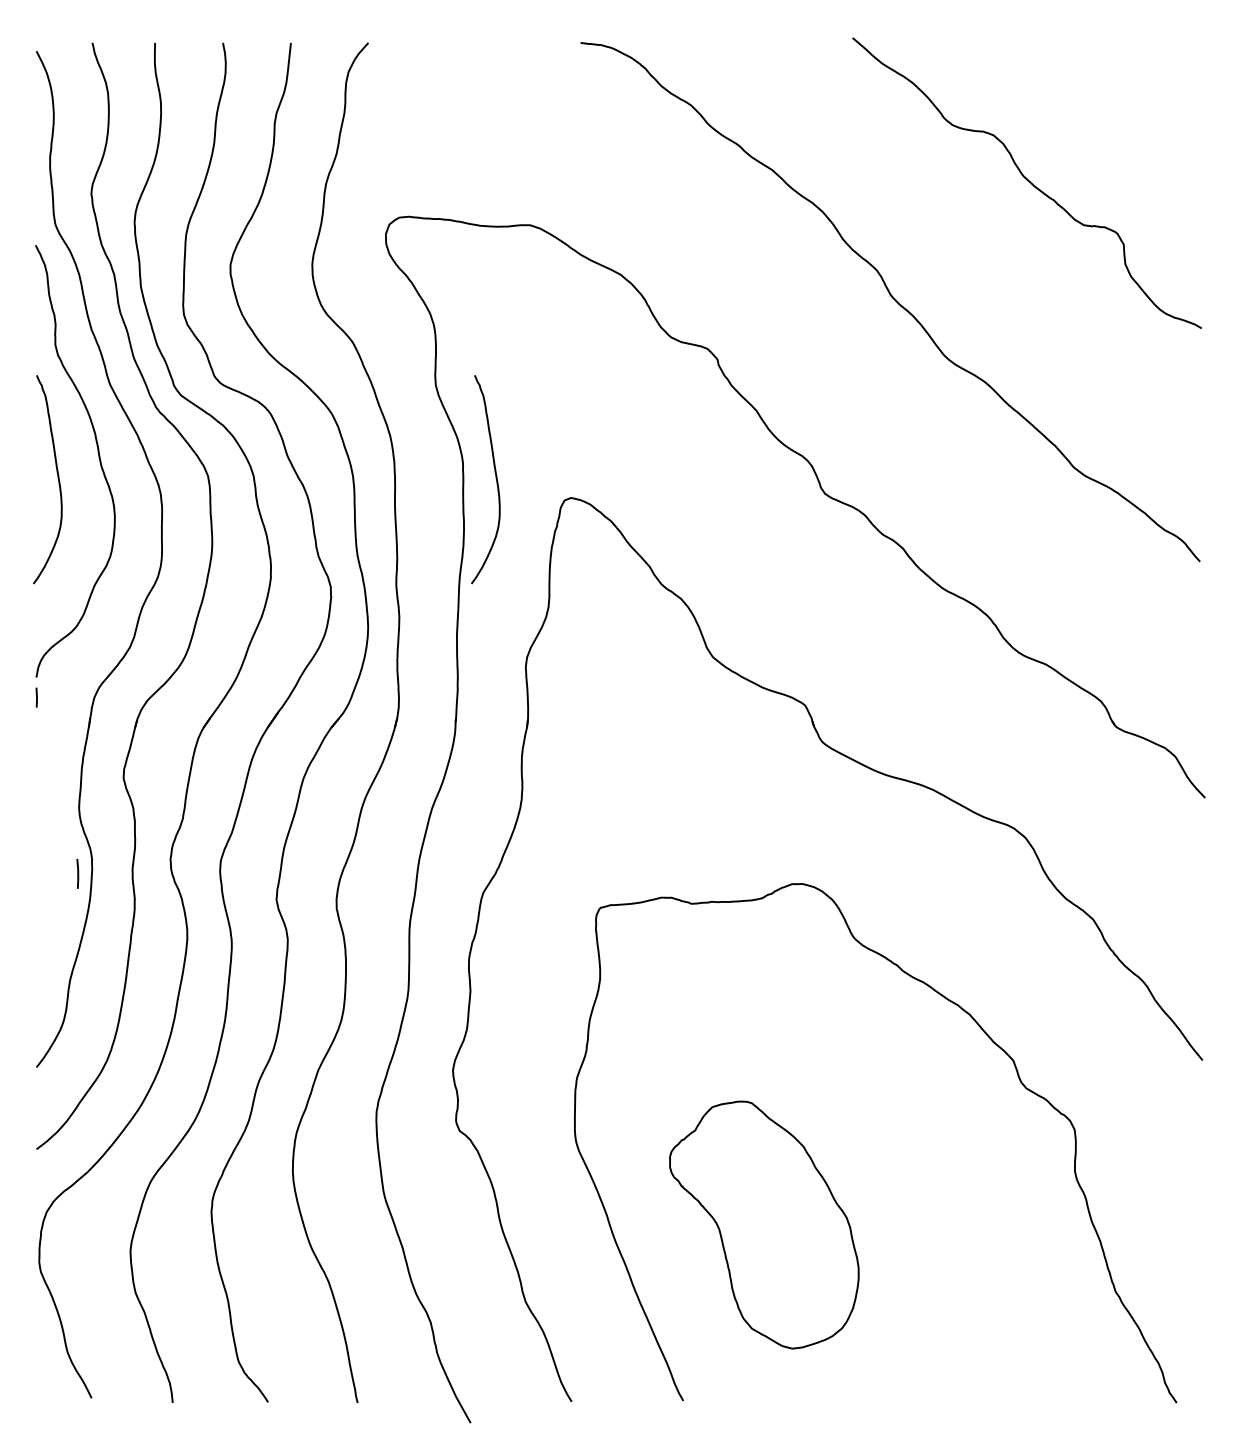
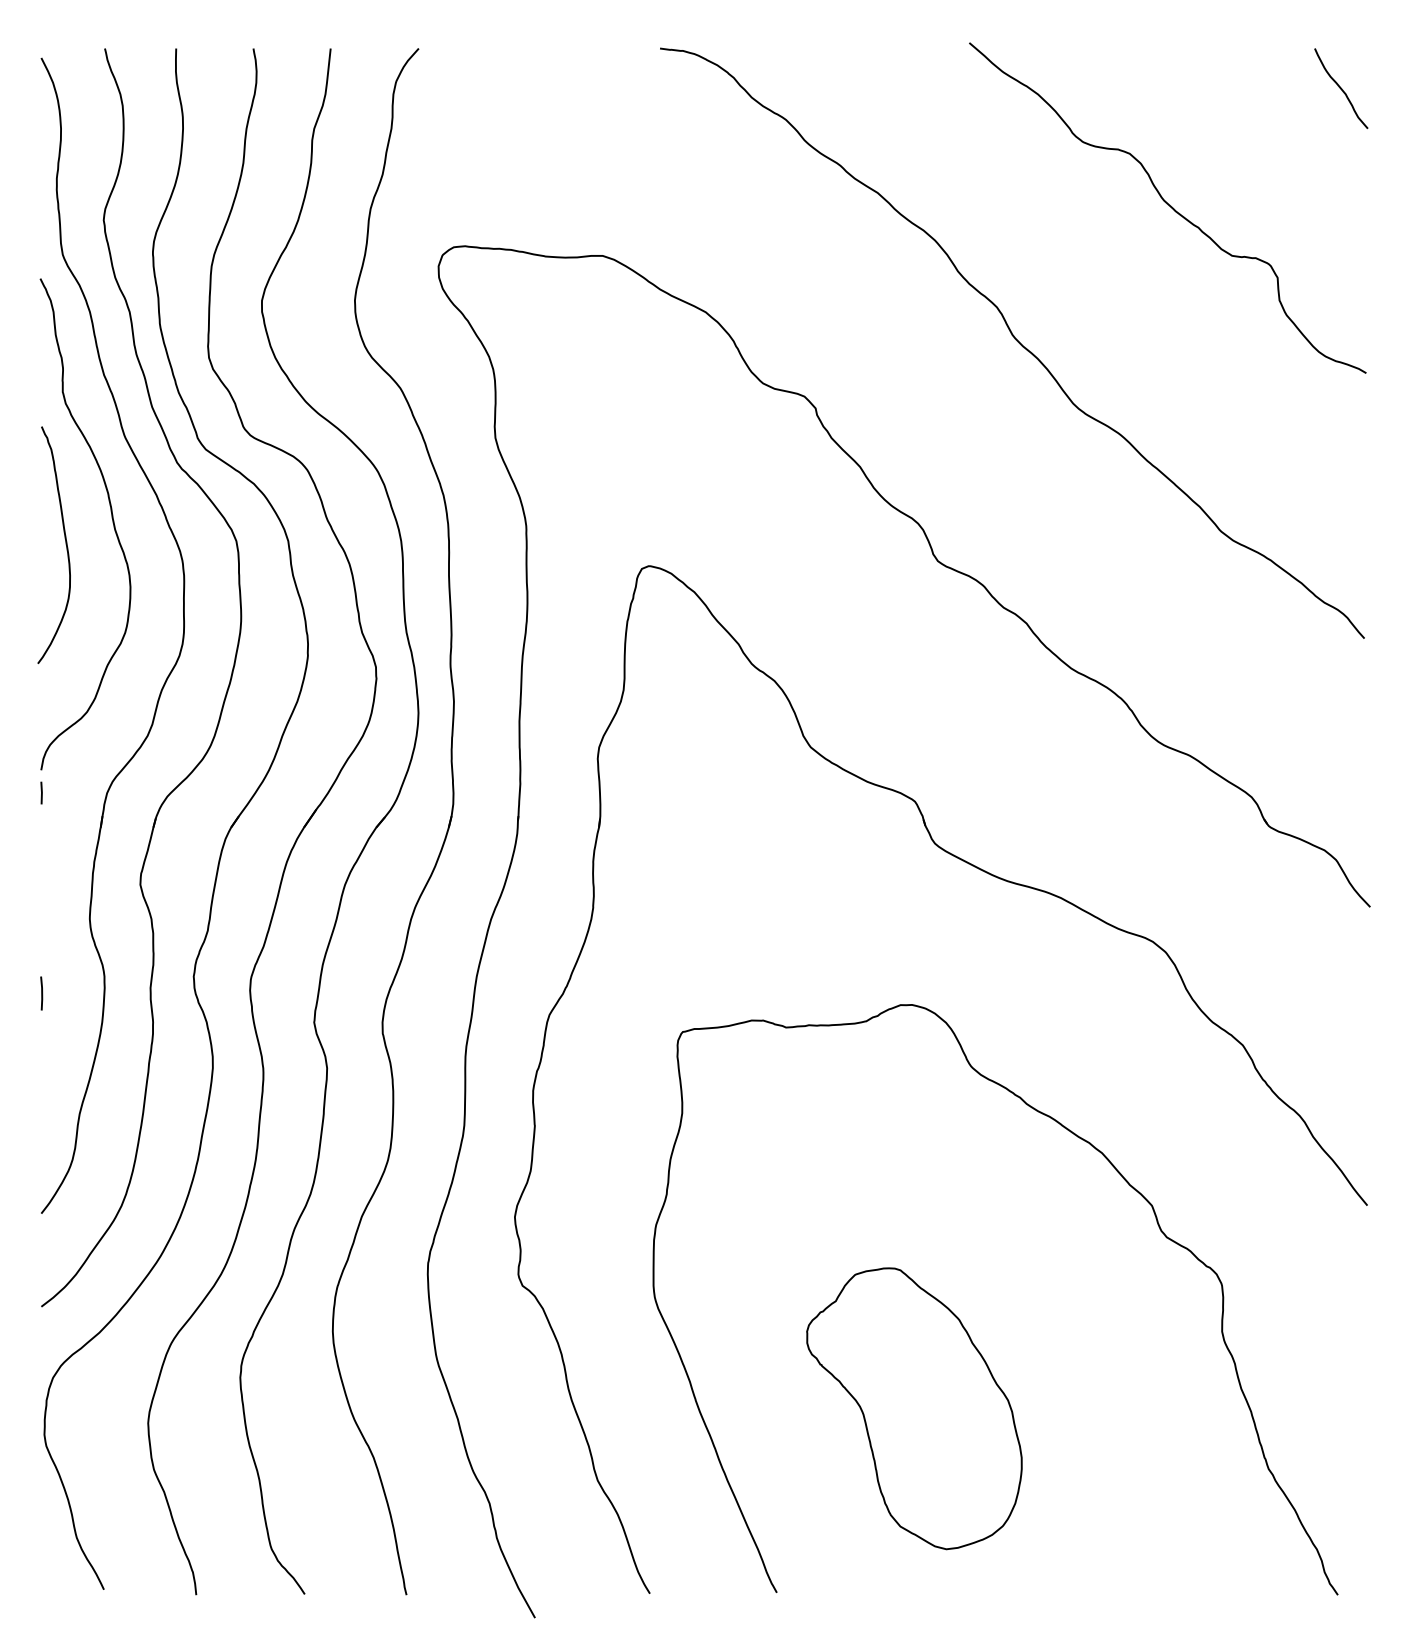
curve: (1179, 77) -> (1341, 87), added
curve: (495, 478) -> (563, 543), removed
line: (77, 873) -> (41, 993), moved
part: (764, 1224) -> (914, 1408), moved

